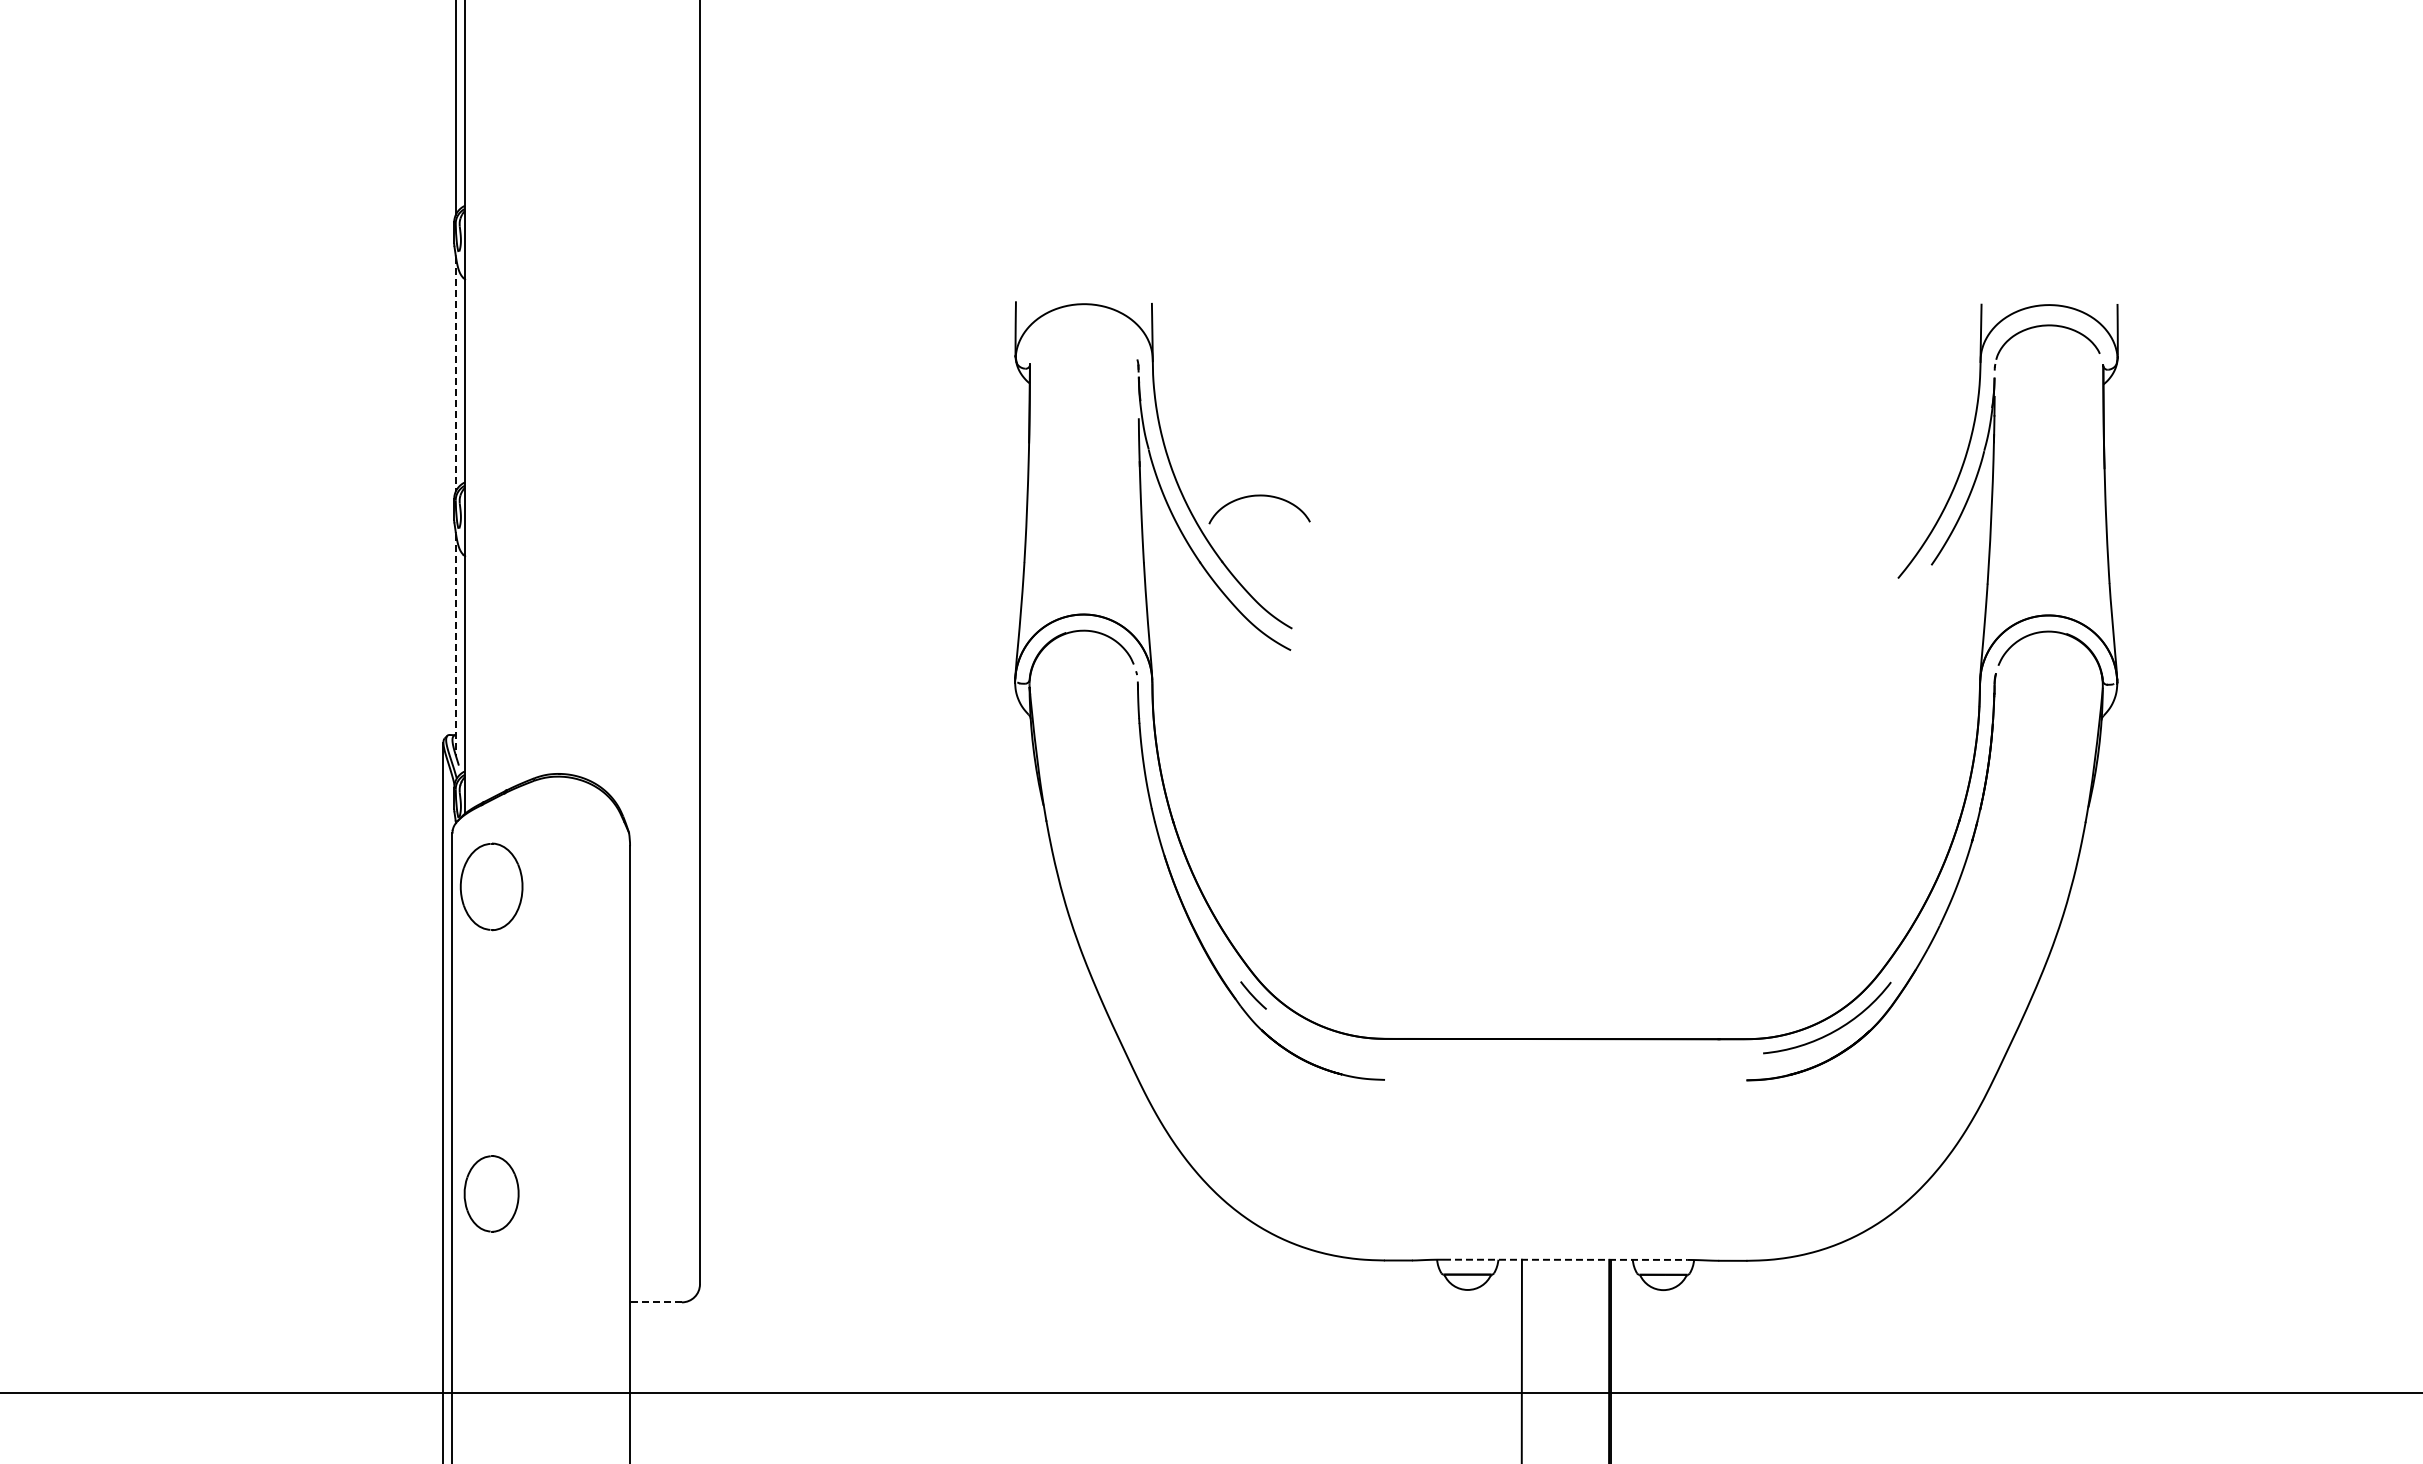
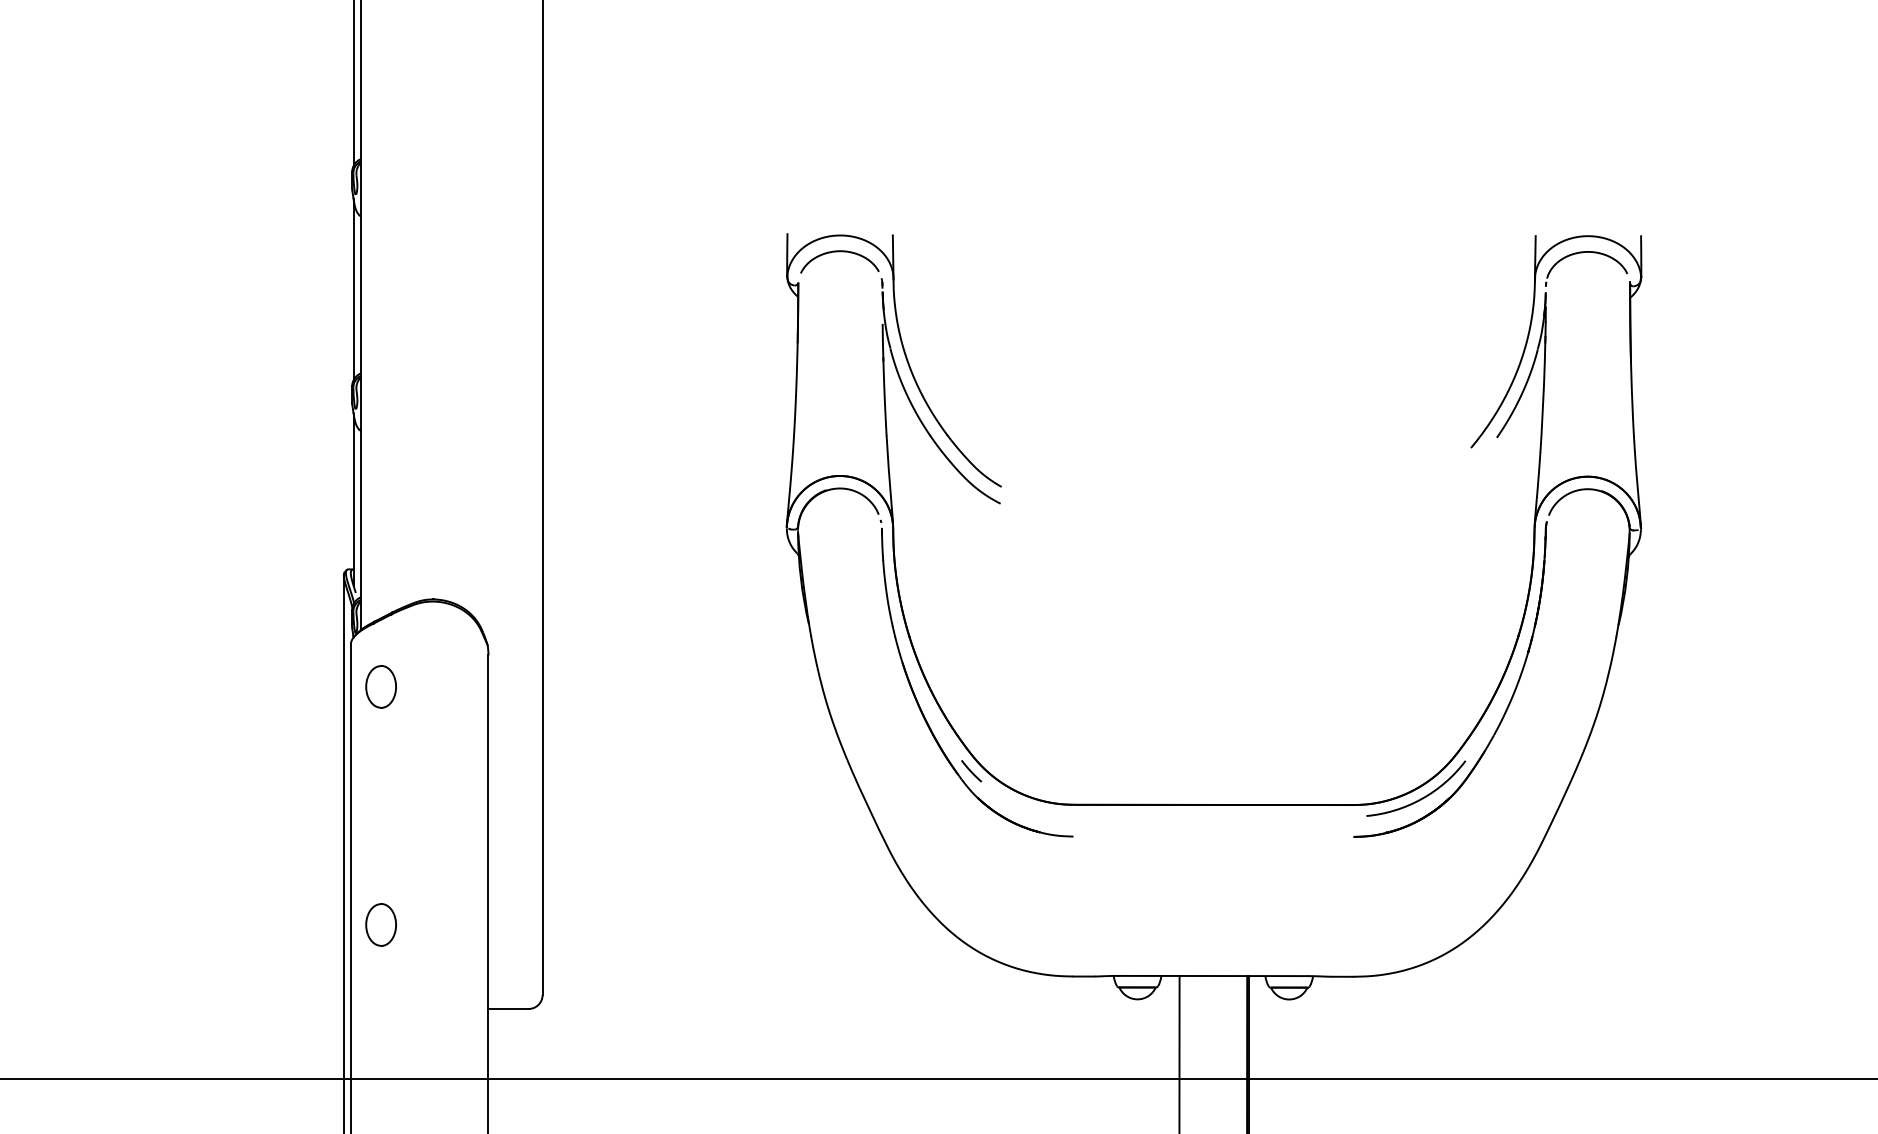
line: (456, 374) -> (353, 289), dashed -> solid
curve: (1259, 496) -> (839, 252), moved
line: (456, 645) -> (353, 499), dashed -> solid
part: (491, 886) -> (381, 686), size x0.62
part: (491, 1193) -> (381, 924), size x0.71
line: (1565, 1259) -> (1213, 975), dashed -> solid
line: (656, 1302) -> (508, 1009), dashed -> solid

